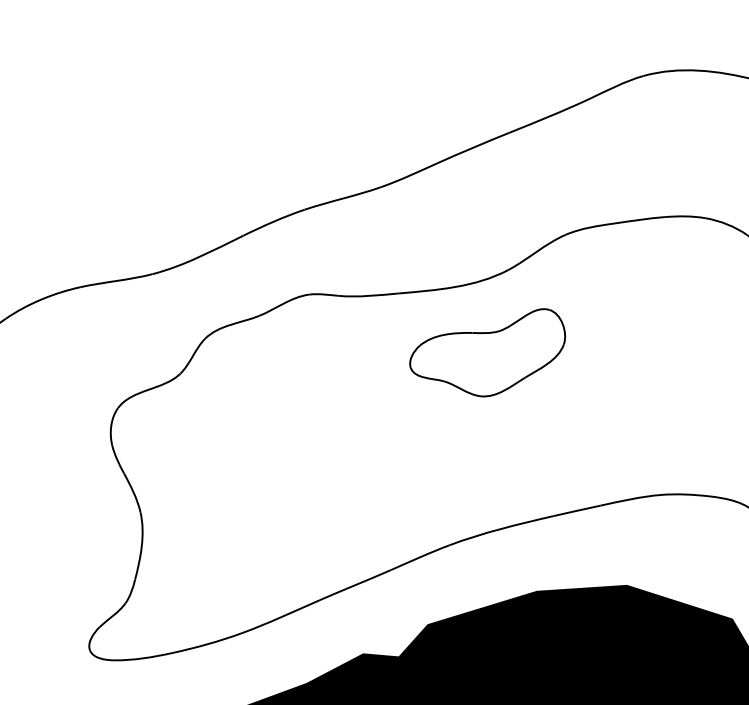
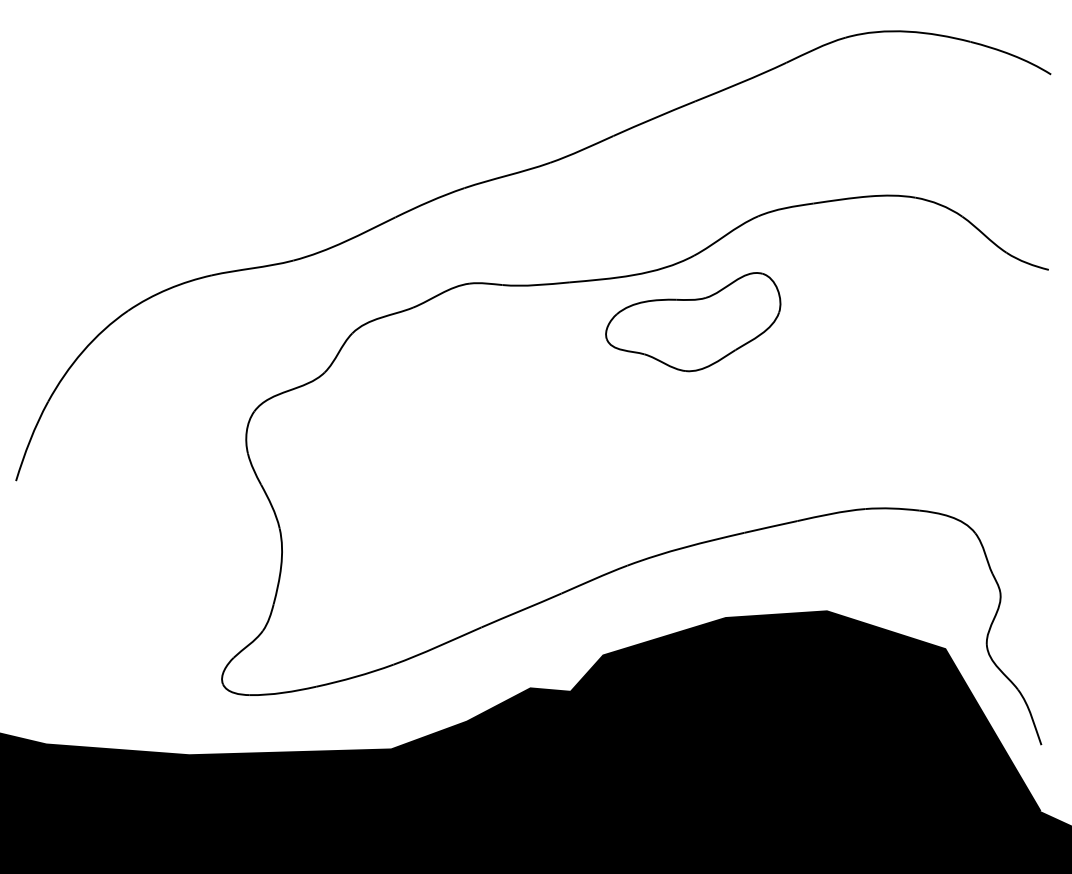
part: (487, 353) -> (693, 322), moved

